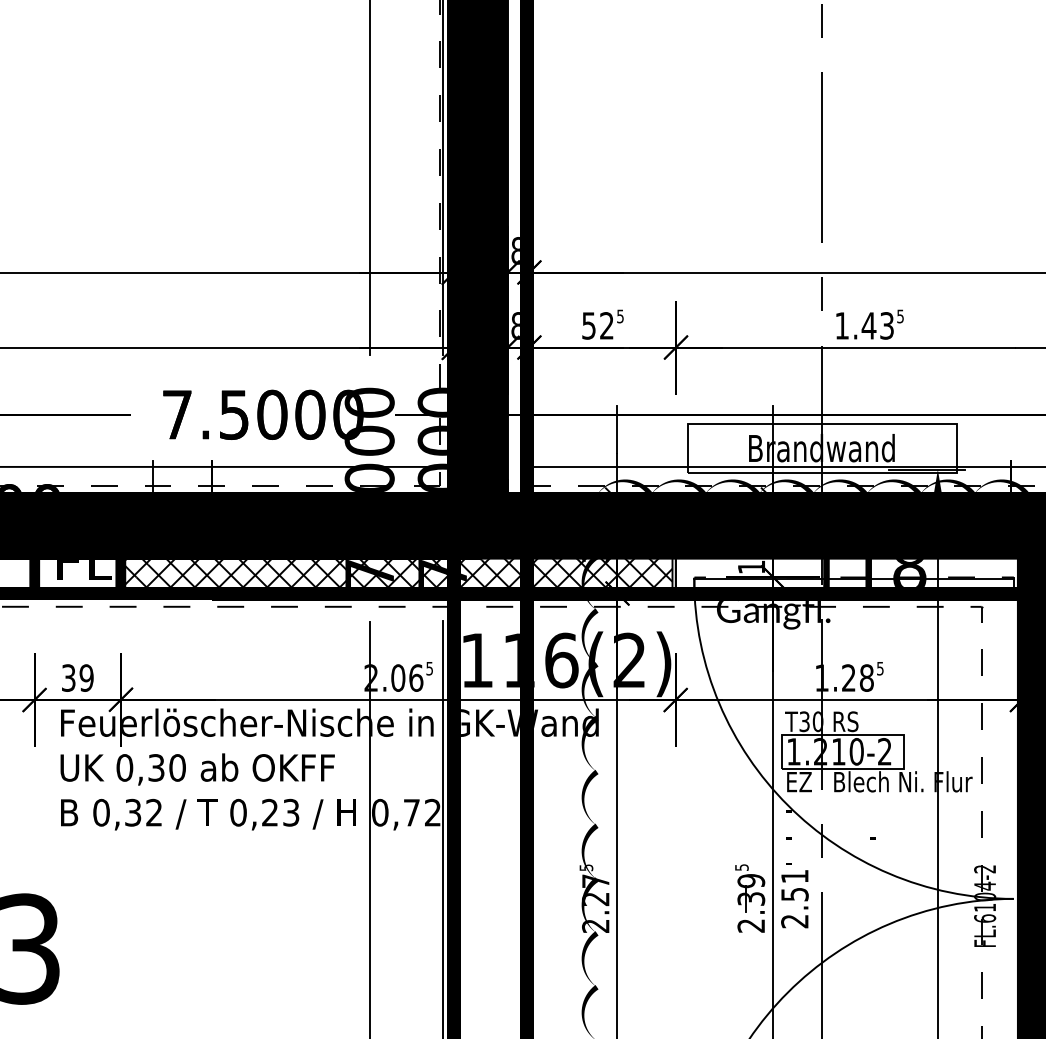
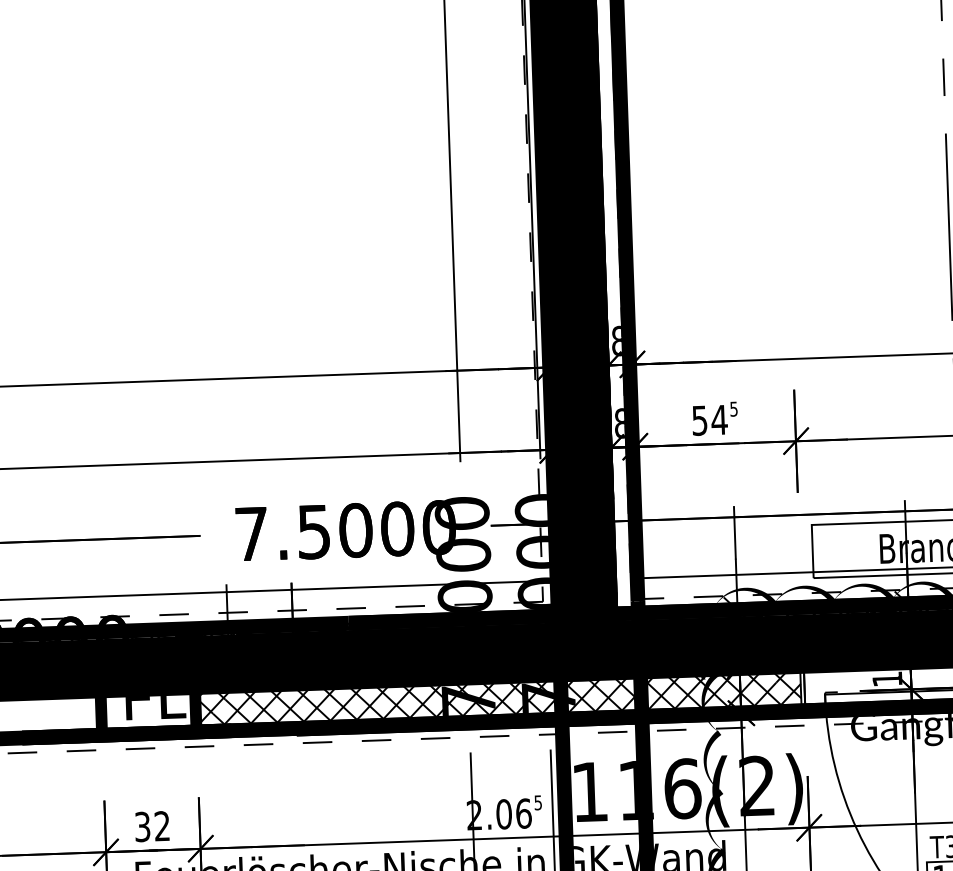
text: (606, 325) -> (719, 419), 52 -> 54
text: (86, 677) -> (162, 825), 39 -> 32

